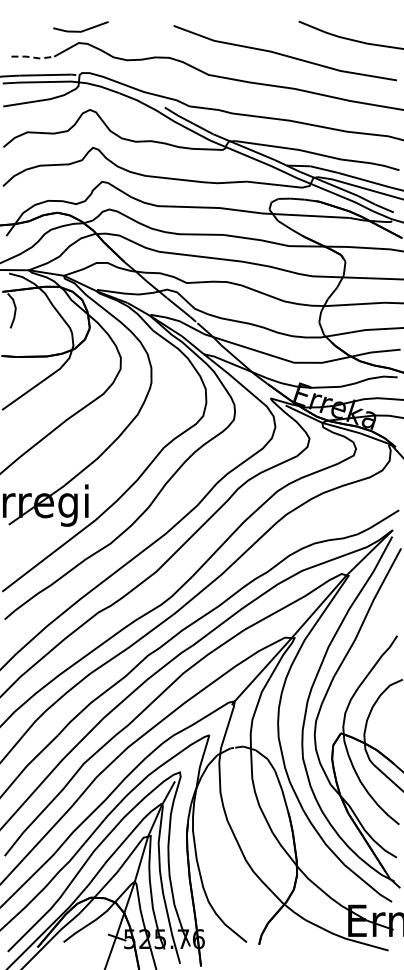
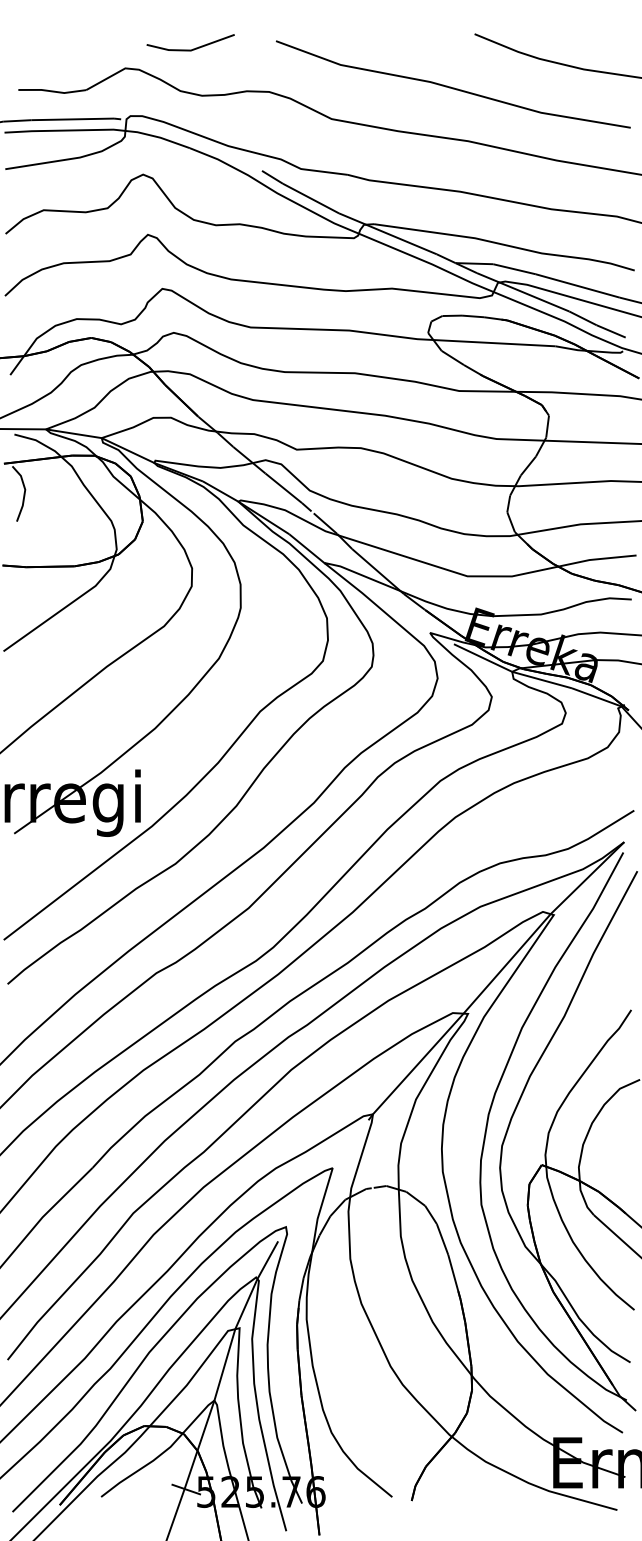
line: (80, 30) -> (189, 48), moved
line: (32, 57) -> (51, 91), dashed -> solid

